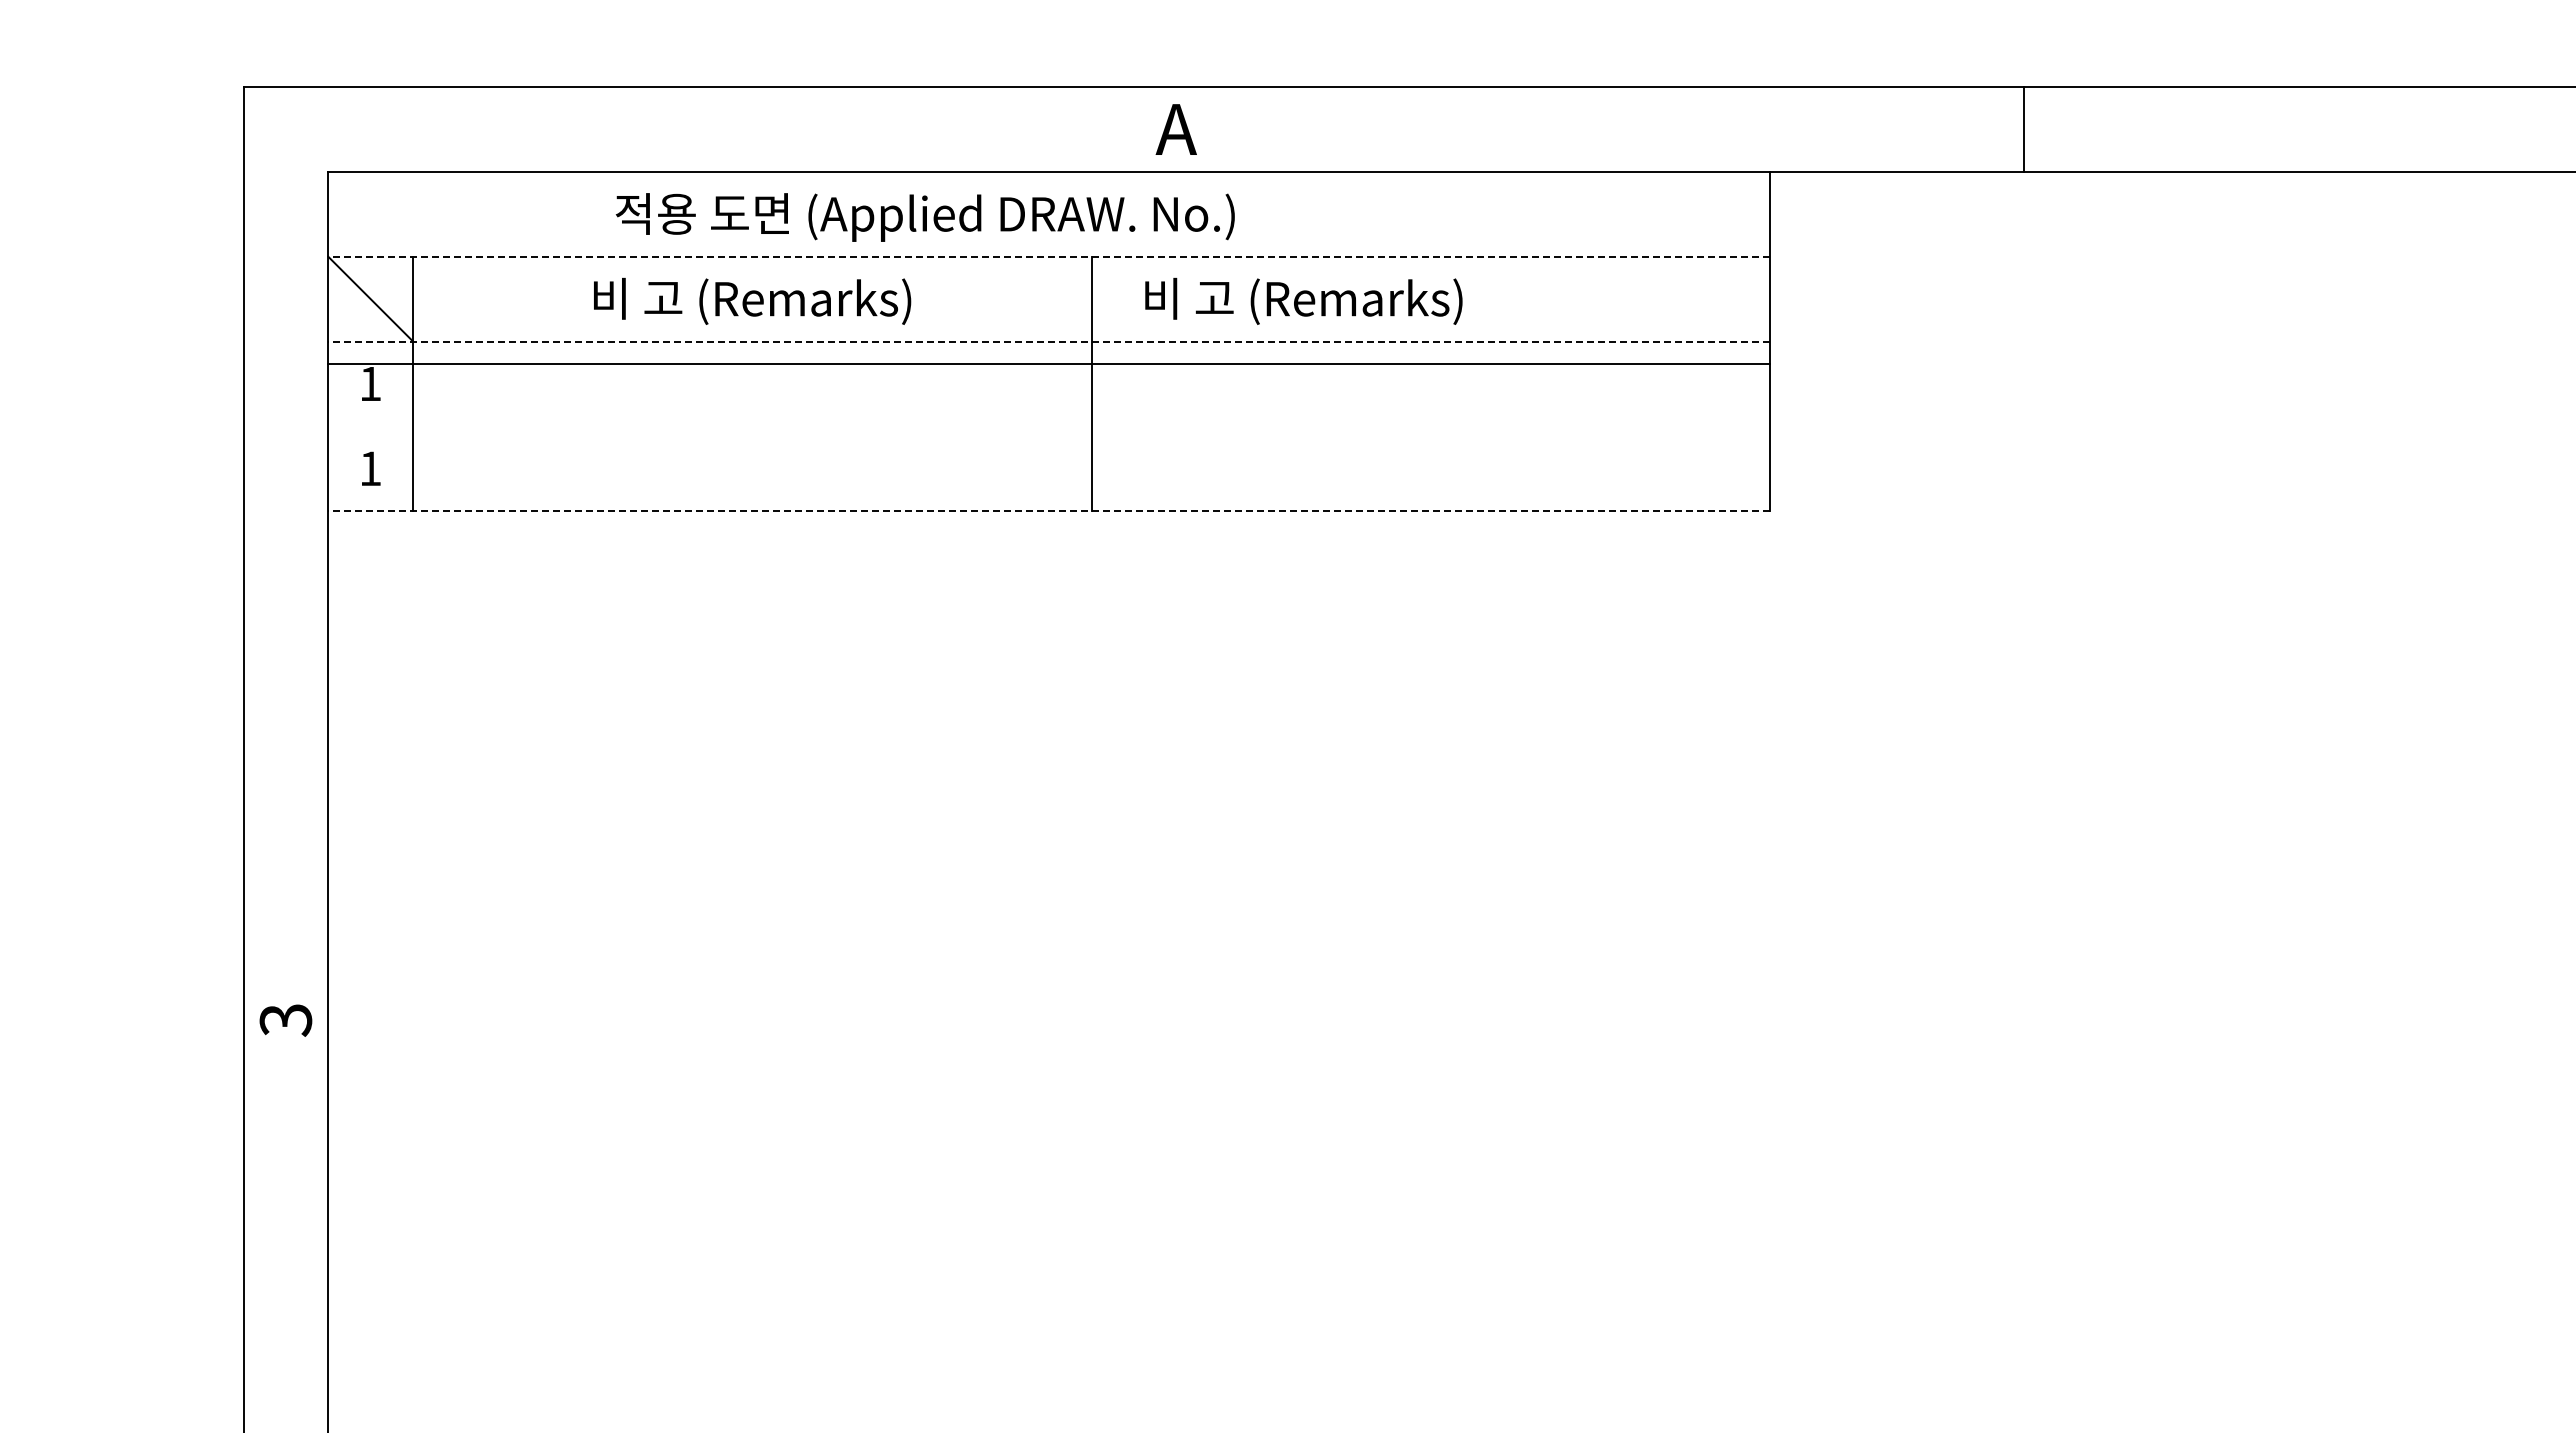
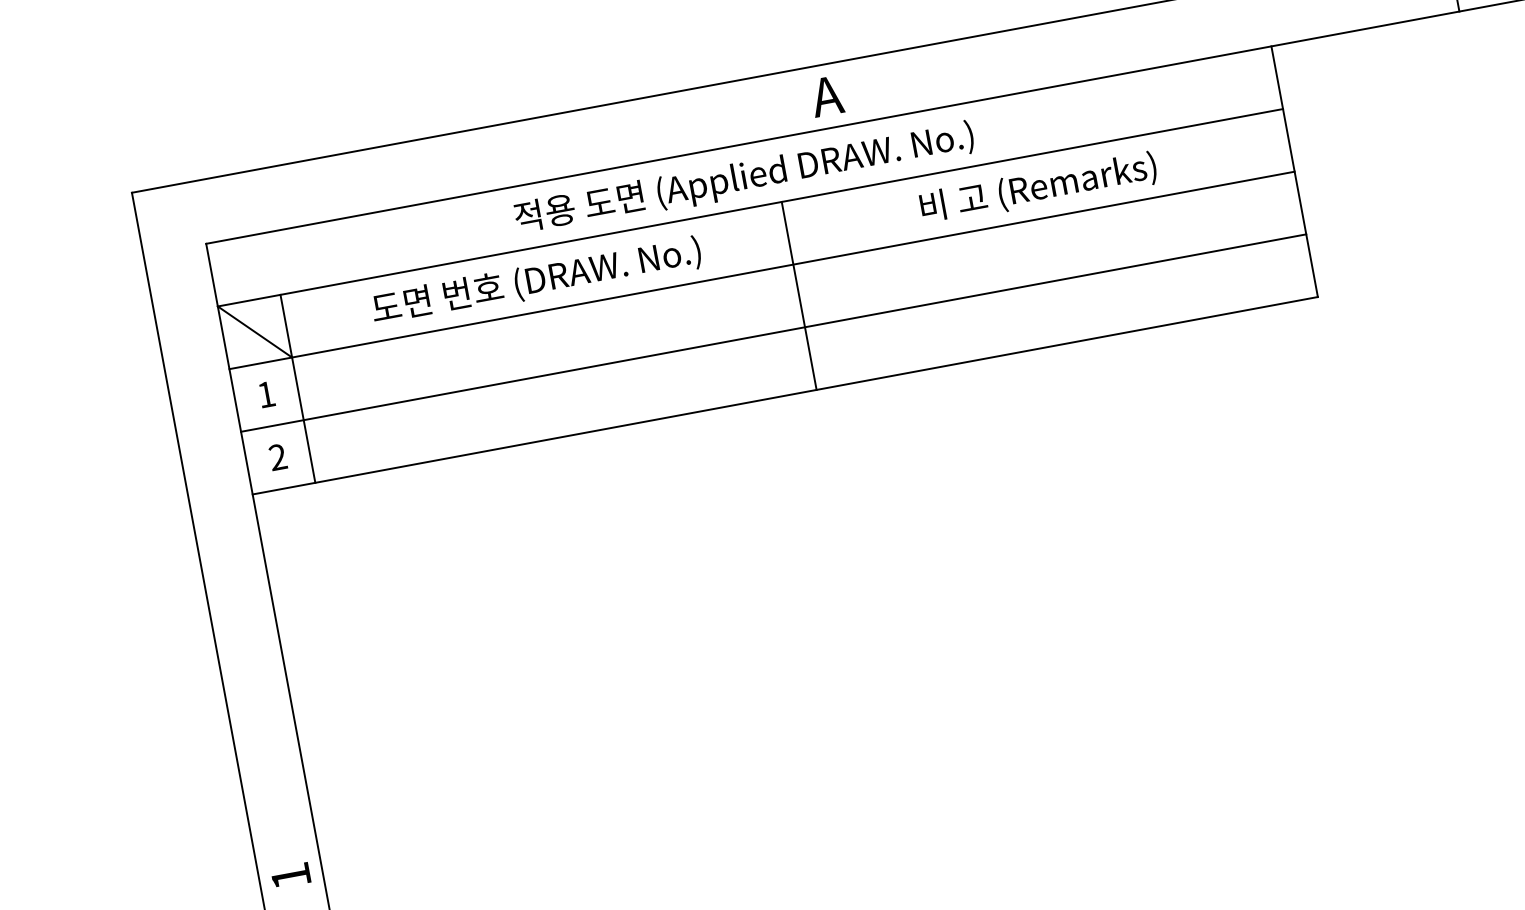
text: (924, 217) -> (743, 178), moved
line: (1049, 256) -> (750, 207), dashed -> solid
text: (750, 300) -> (535, 280), 비 고 (Remarks) -> 도면 번호 (DRAW. No.)
text: (1303, 300) -> (1038, 187), moved
line: (1049, 341) -> (762, 270), dashed -> solid
line: (1048, 364) -> (773, 333), moved
text: (370, 468) -> (277, 457), 1 -> 2
line: (1049, 511) -> (785, 395), dashed -> solid
text: (285, 1020) -> (290, 876), 3 -> 1

